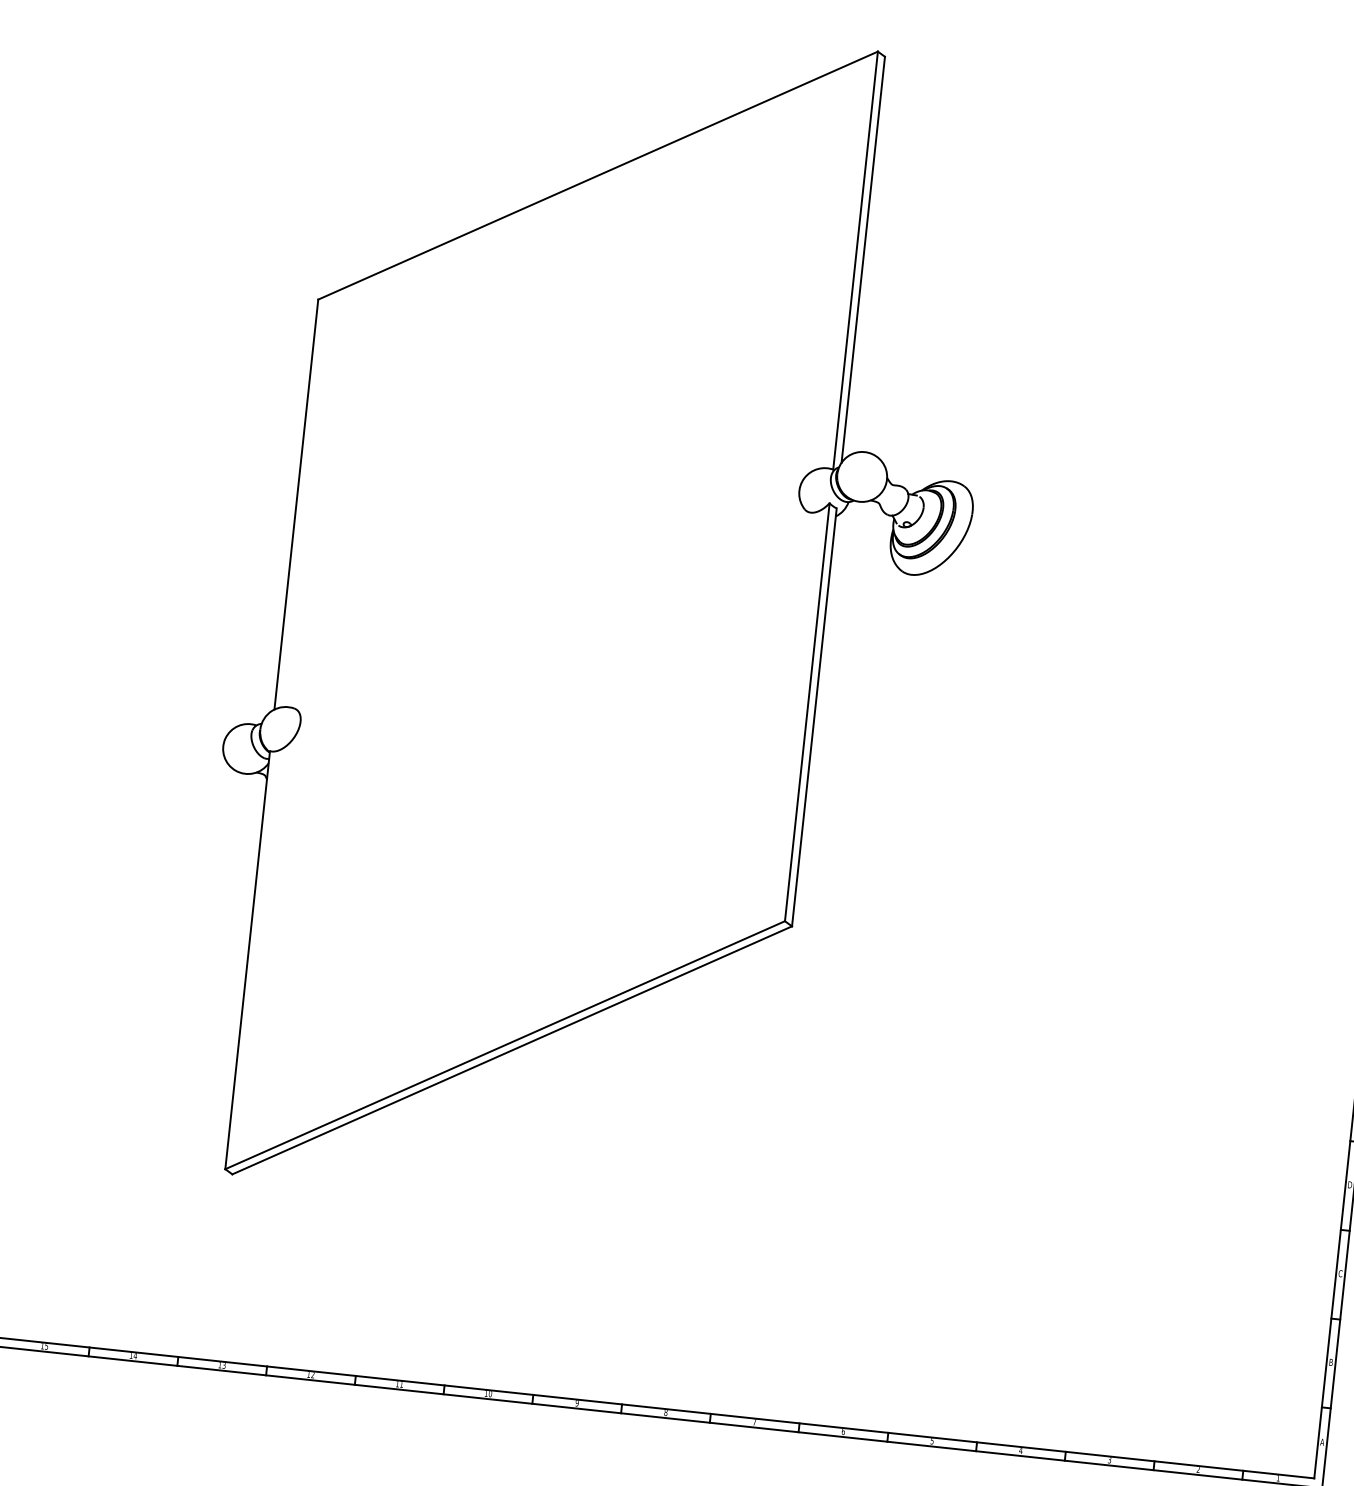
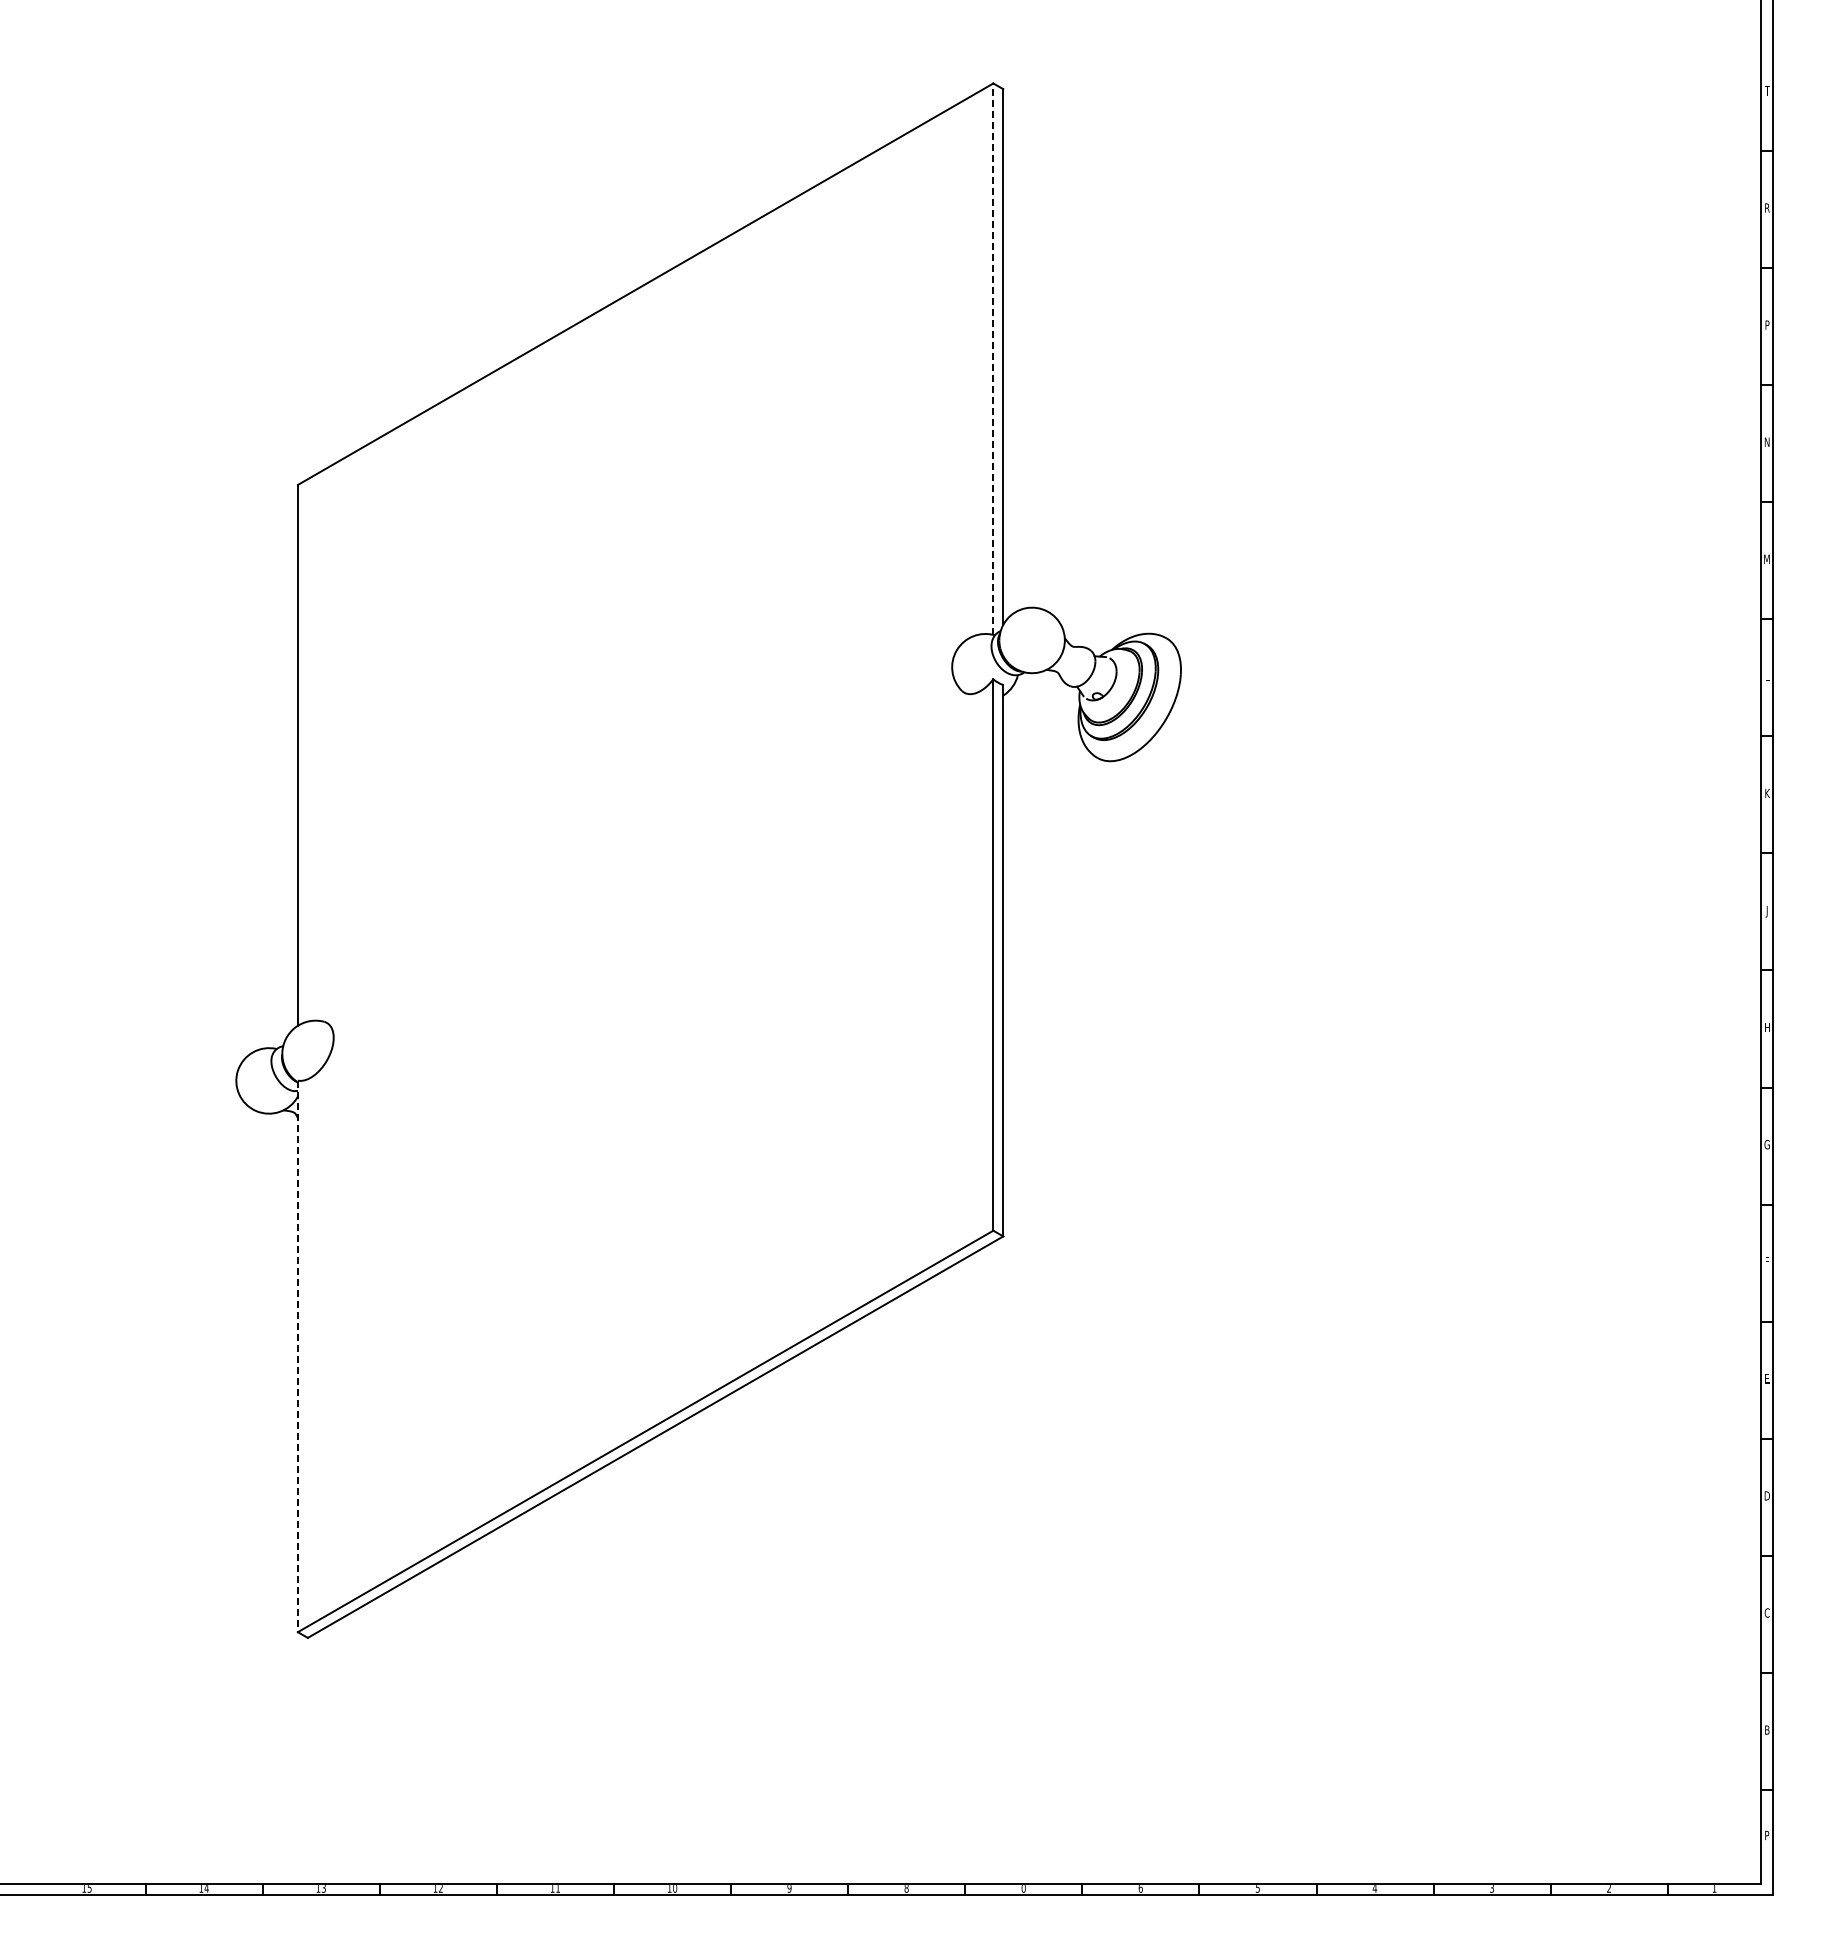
line: (855, 260) -> (993, 359), solid -> dashed
line: (247, 960) -> (297, 1356), solid -> dashed
text: (754, 1422) -> (1023, 1888), 7 -> 0
text: (1322, 1442) -> (1766, 1835), A -> P

